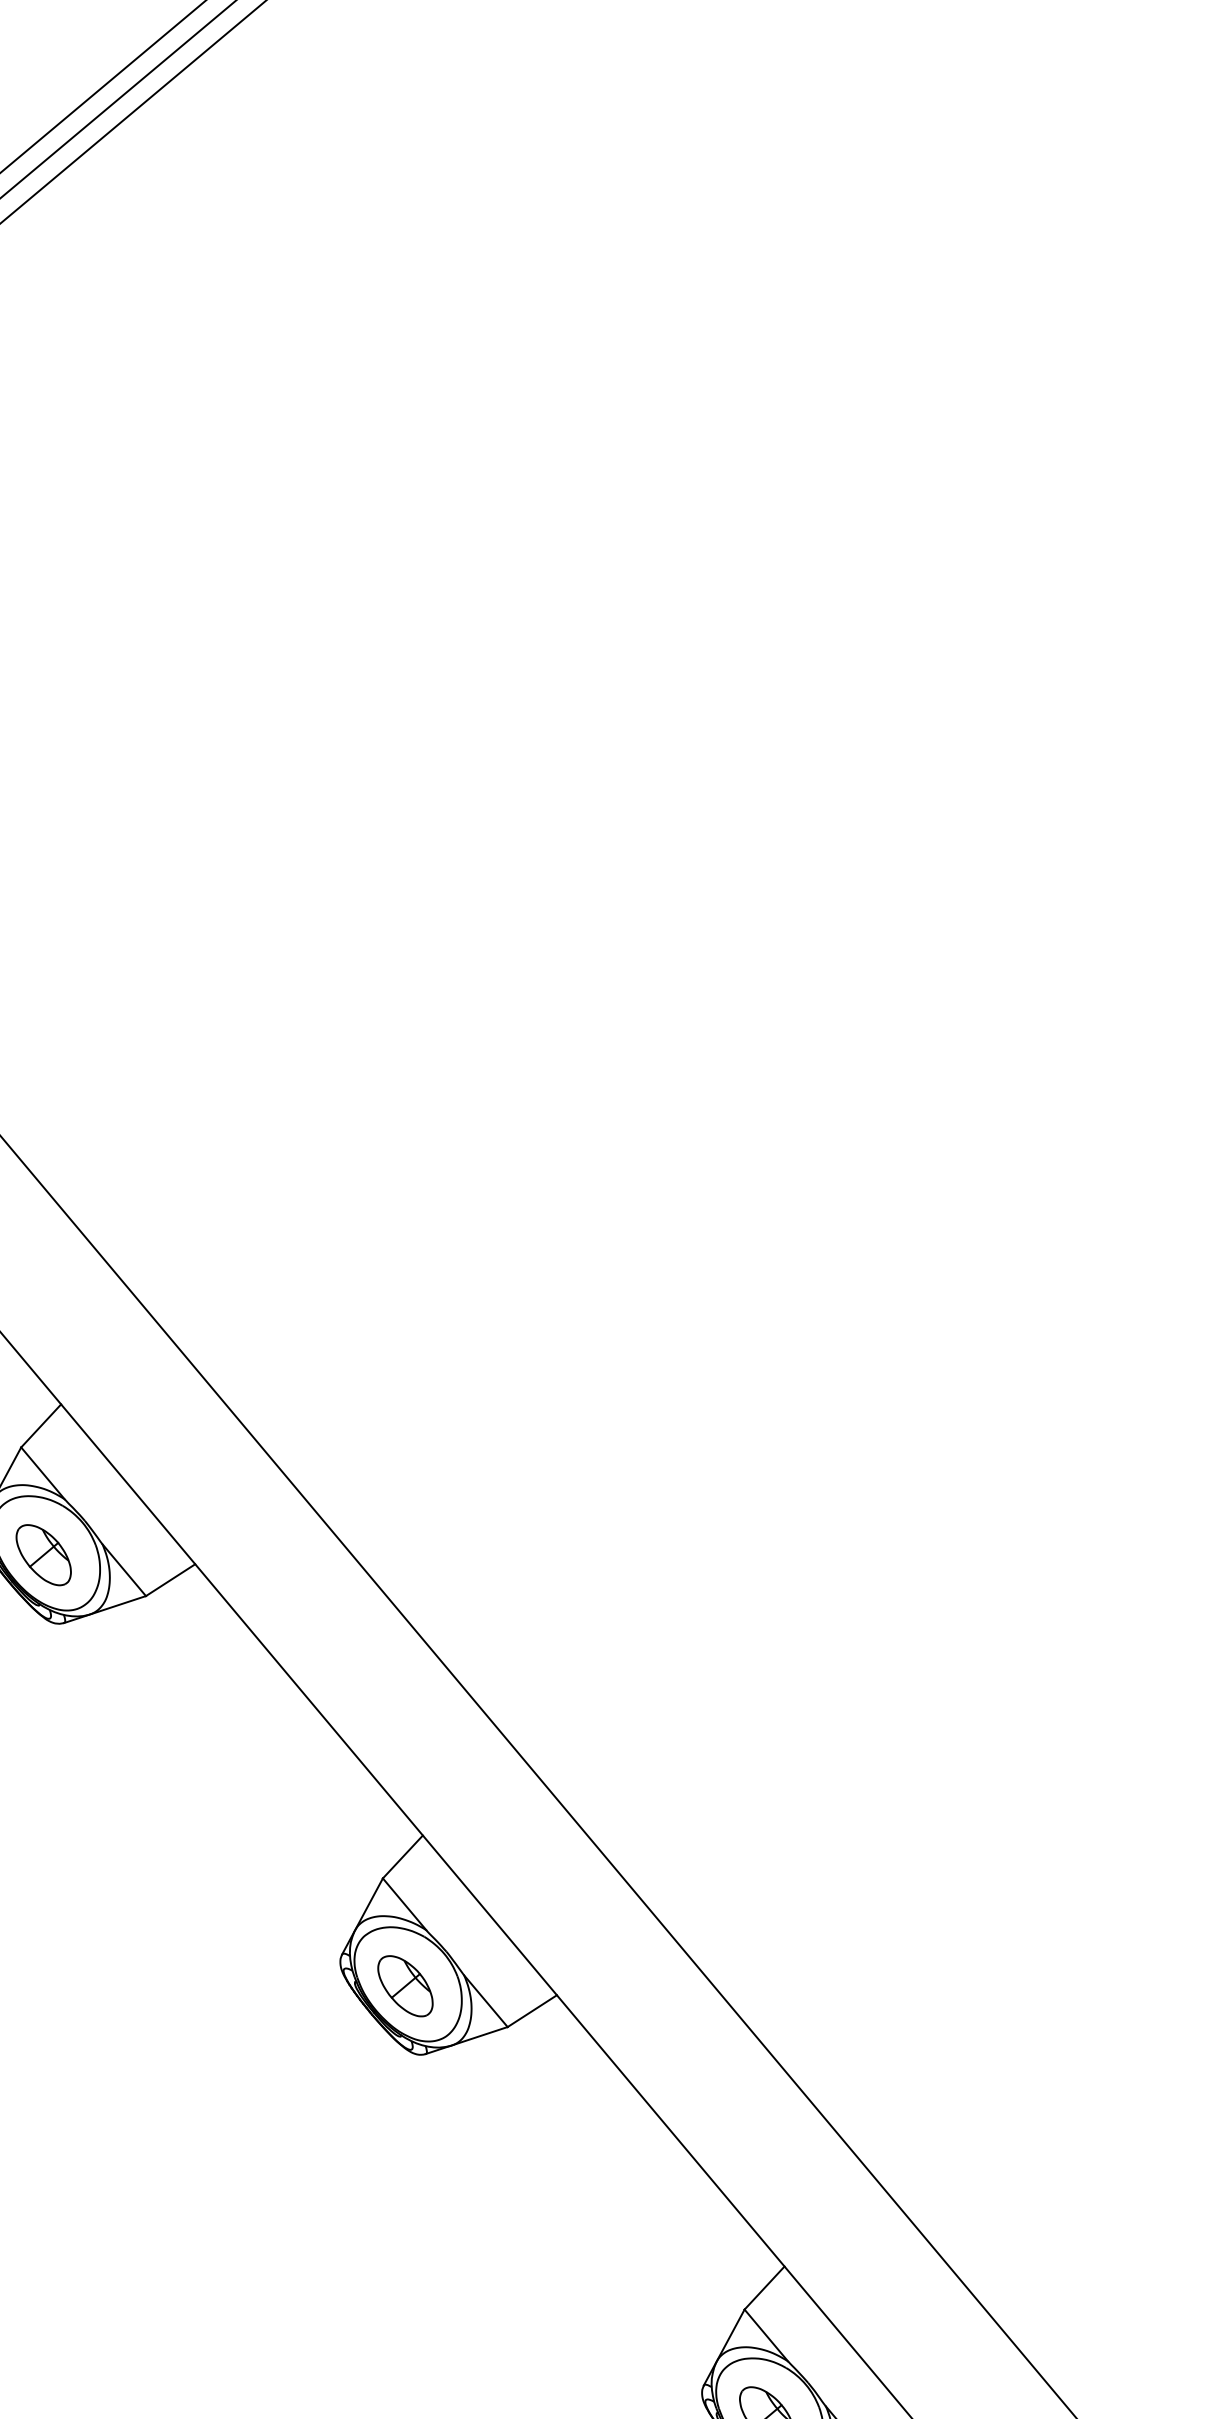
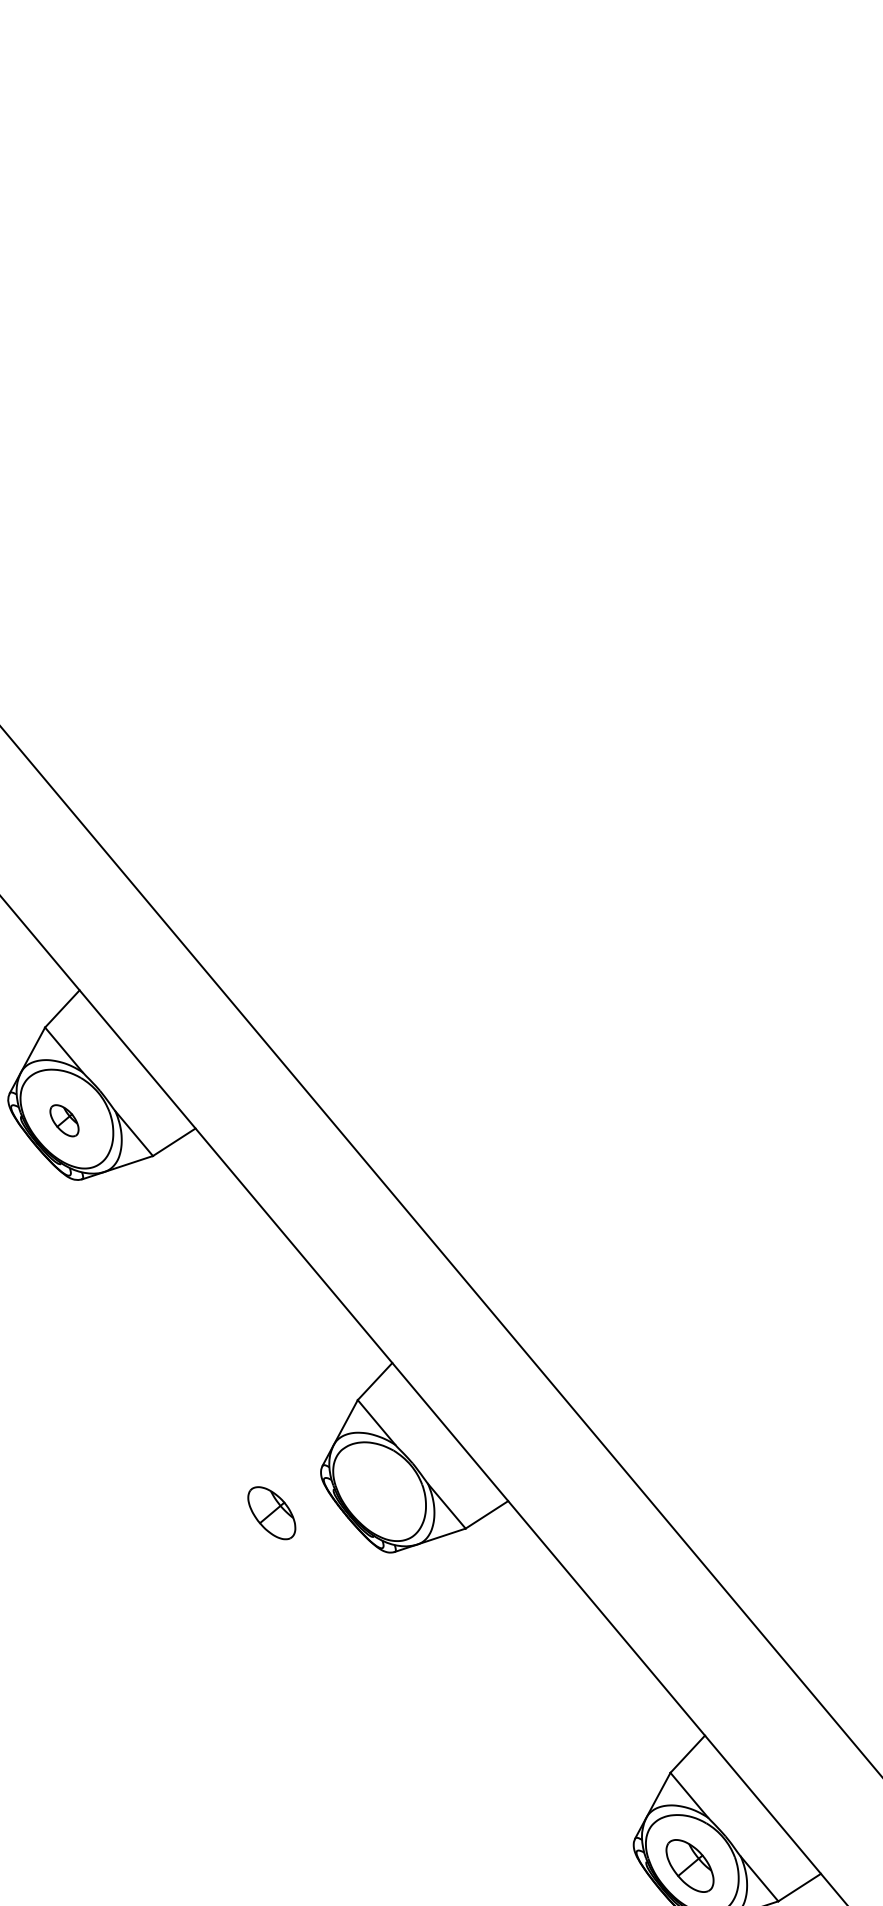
part: (43, 1555) -> (64, 1120), size x0.6
part: (405, 1986) -> (271, 1513), moved

